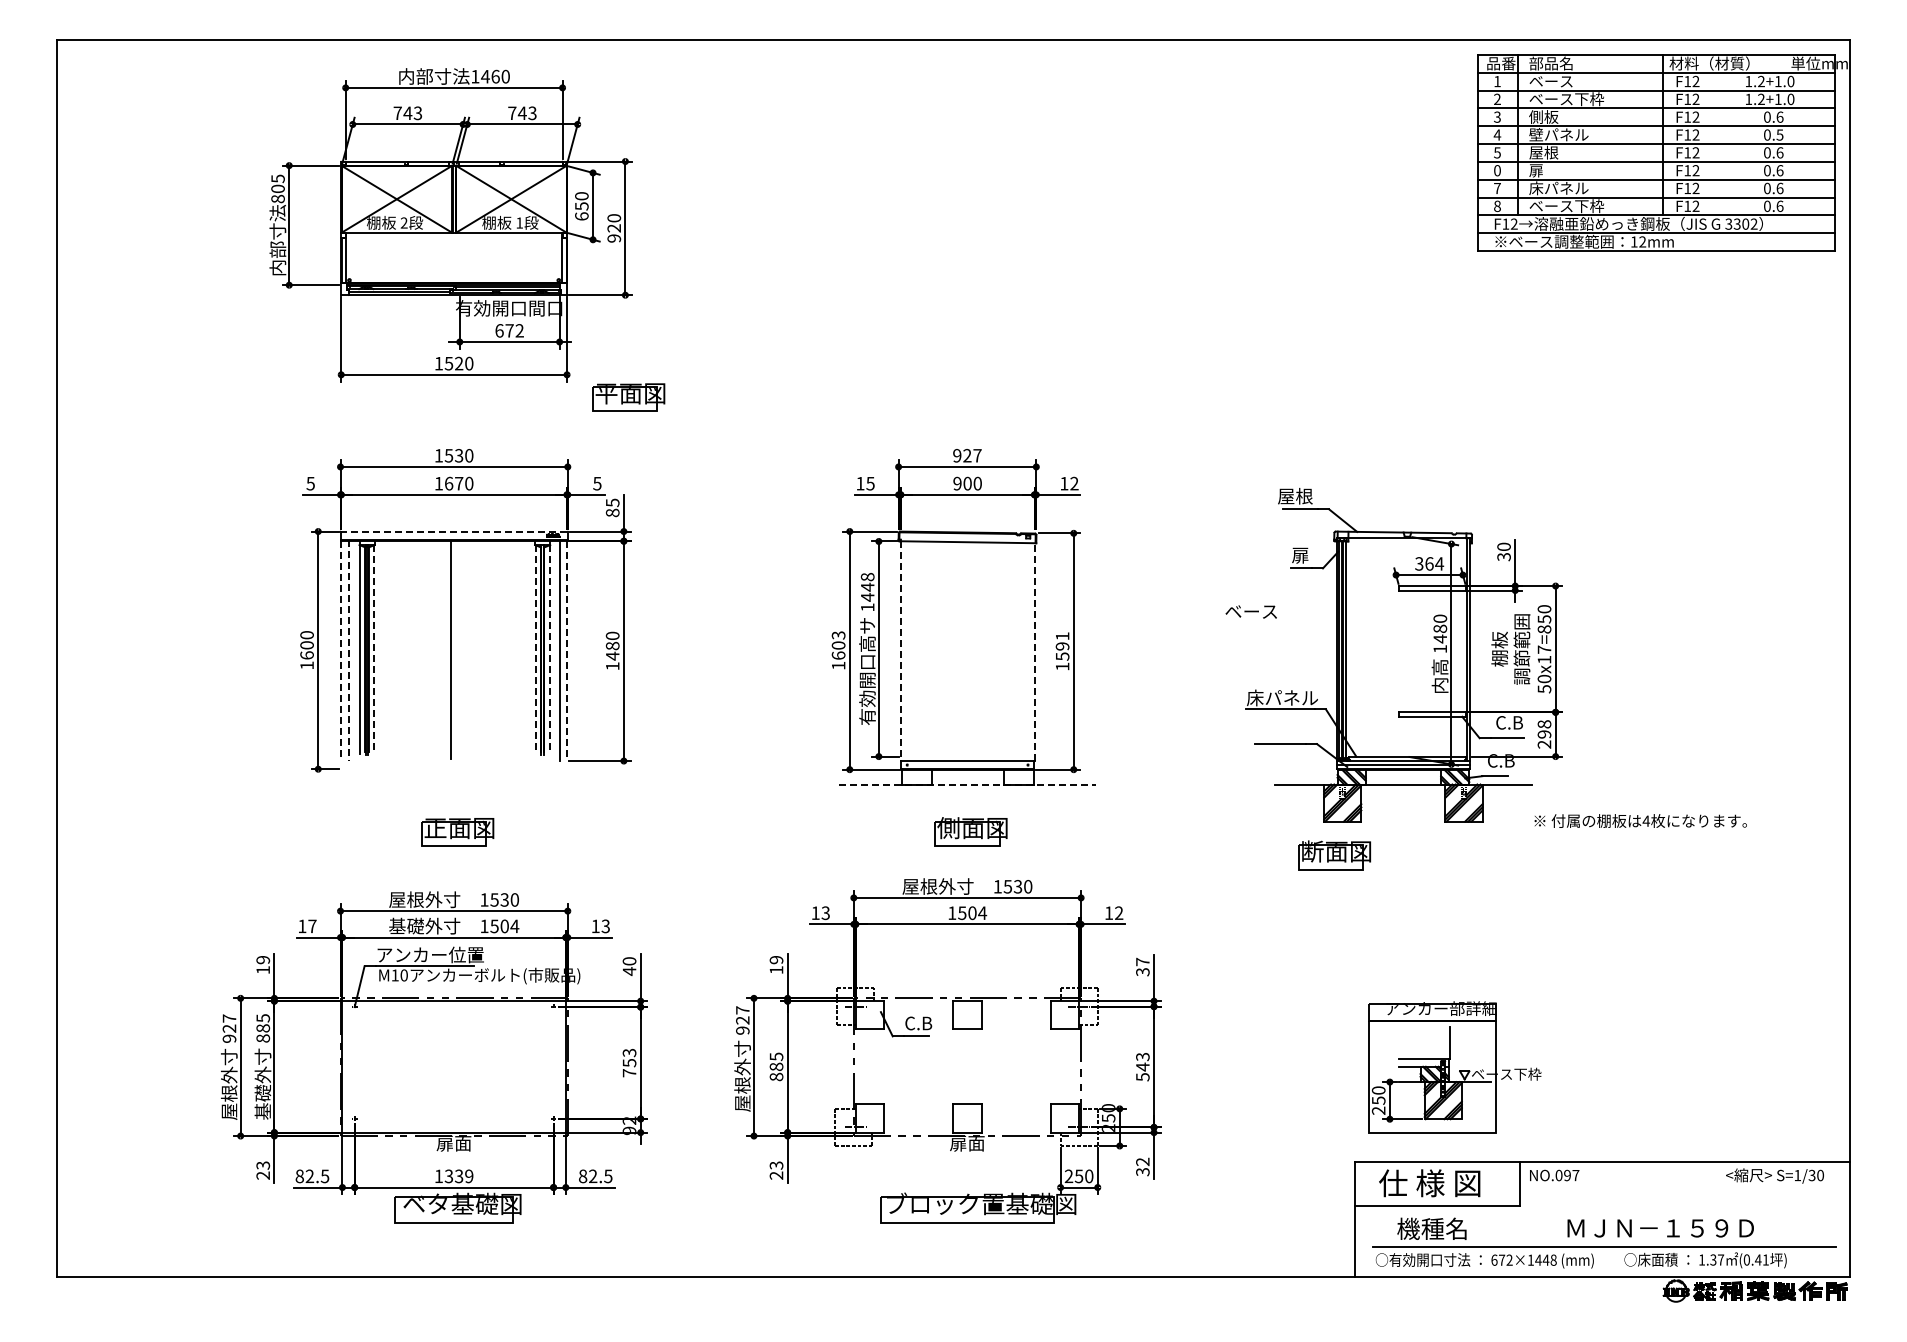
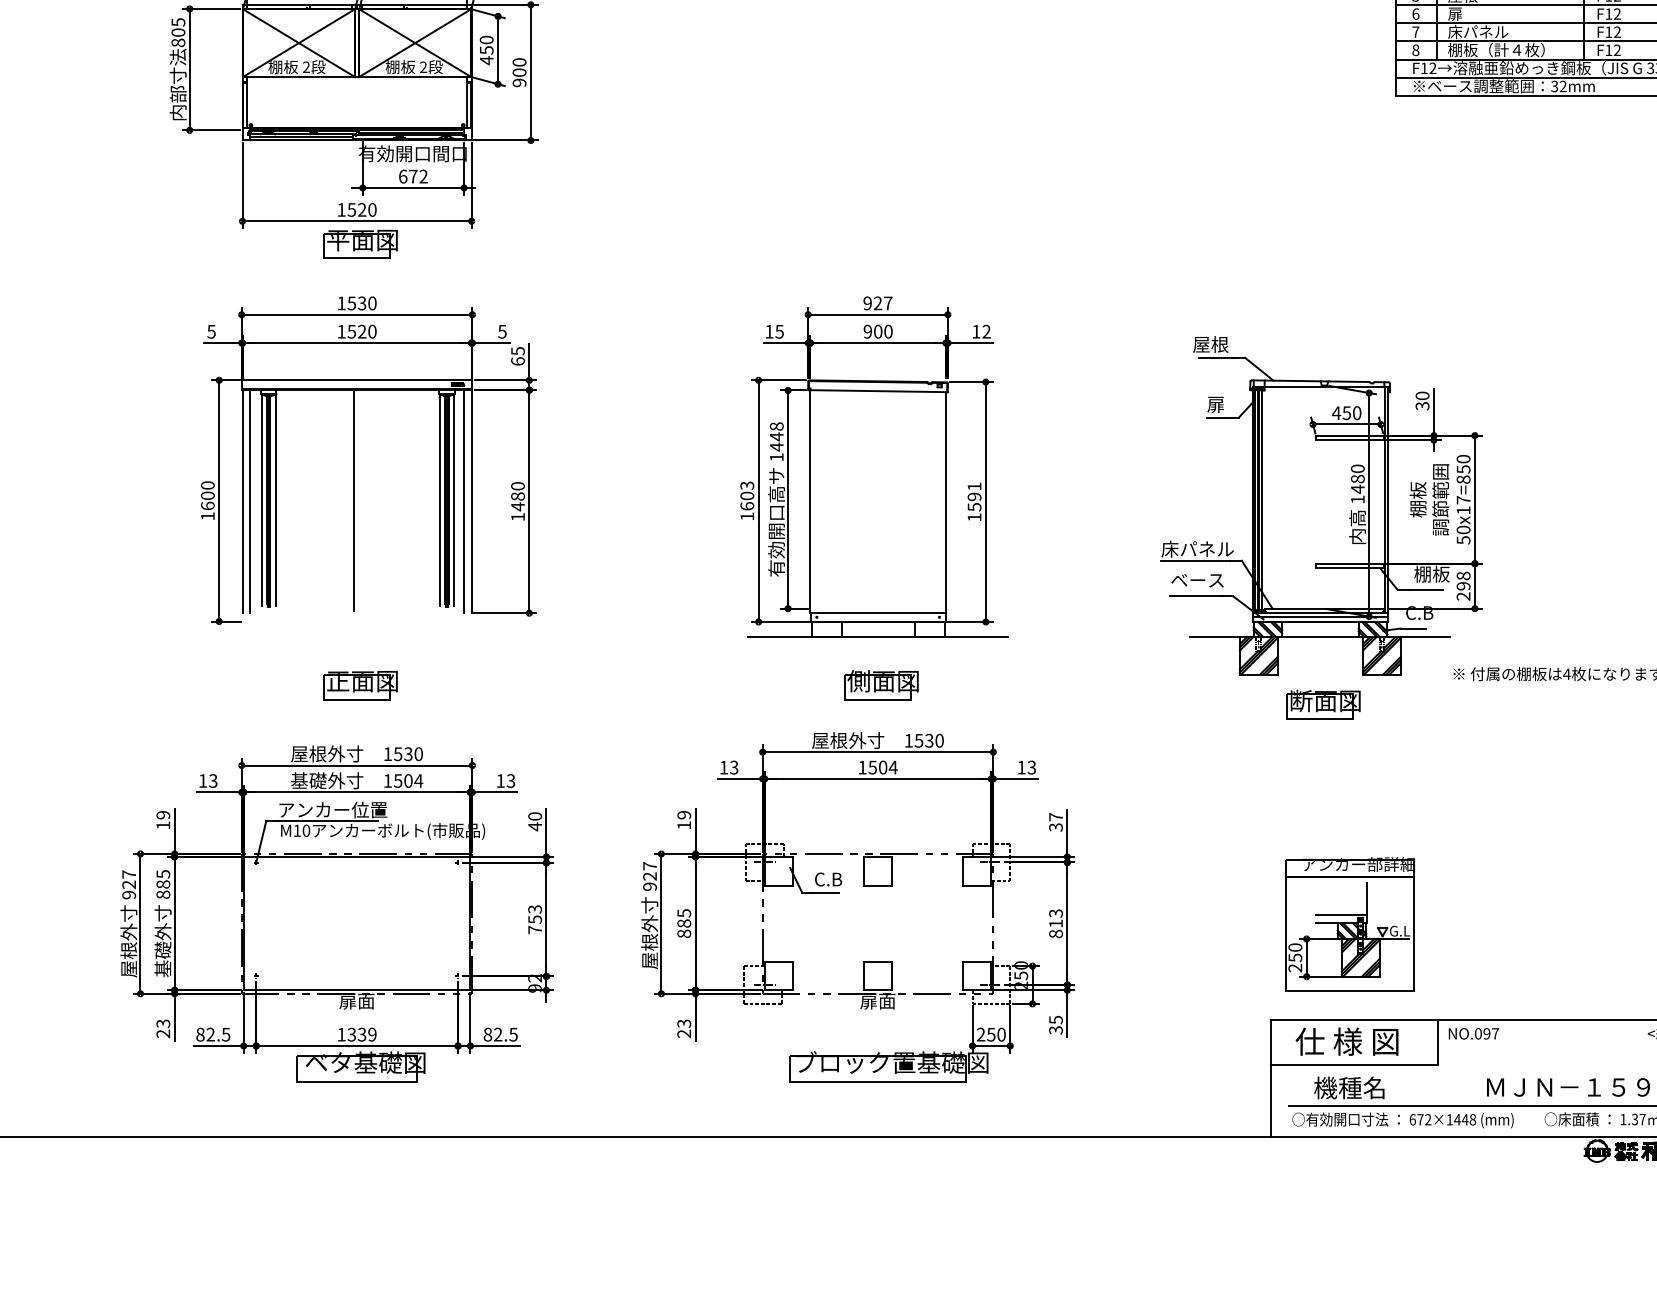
text: (1497, 170) -> (1415, 13), 0 -> 6
text: (1576, 206) -> (1496, 50), ベース下枠 -> 棚板（計４枚）
text: (581, 216) -> (486, 60), 650 -> 450
text: (519, 222) -> (423, 66), 1 -> 2
text: (614, 228) -> (519, 72), 920 -> 900
text: (1633, 241) -> (1553, 85), 12mm -> 32mm
part: (628, 397) -> (360, 244), moved
text: (453, 483) -> (356, 331), 1670 -> 1520
text: (612, 512) -> (517, 360), 85 -> 65
line: (453, 531) -> (356, 380), dashed -> solid
text: (1429, 563) -> (1346, 412), 364 -> 450
text: (1250, 611) -> (1196, 580), moved
line: (348, 650) -> (249, 501), dashed -> solid
line: (374, 650) -> (276, 501), dashed -> solid
line: (535, 650) -> (439, 501), dashed -> solid
line: (549, 650) -> (453, 501), dashed -> solid
line: (341, 651) -> (242, 502), dashed -> solid
line: (567, 651) -> (472, 502), dashed -> solid
line: (900, 651) -> (810, 502), dashed -> solid
line: (1034, 652) -> (946, 503), dashed -> solid
text: (1513, 722) -> (1432, 574), C.B -> 棚板
line: (967, 784) -> (878, 637), dashed -> solid
part: (1334, 855) -> (1323, 704), moved
text: (1118, 913) -> (1031, 767), 12 -> 13
text: (312, 926) -> (213, 781), 17 -> 13
text: (1142, 1071) -> (1055, 928), 543 -> 813
text: (1506, 1073) -> (1425, 930), ベース下枠 -> G.L
text: (1142, 1161) -> (1055, 1019), 32 -> 35

